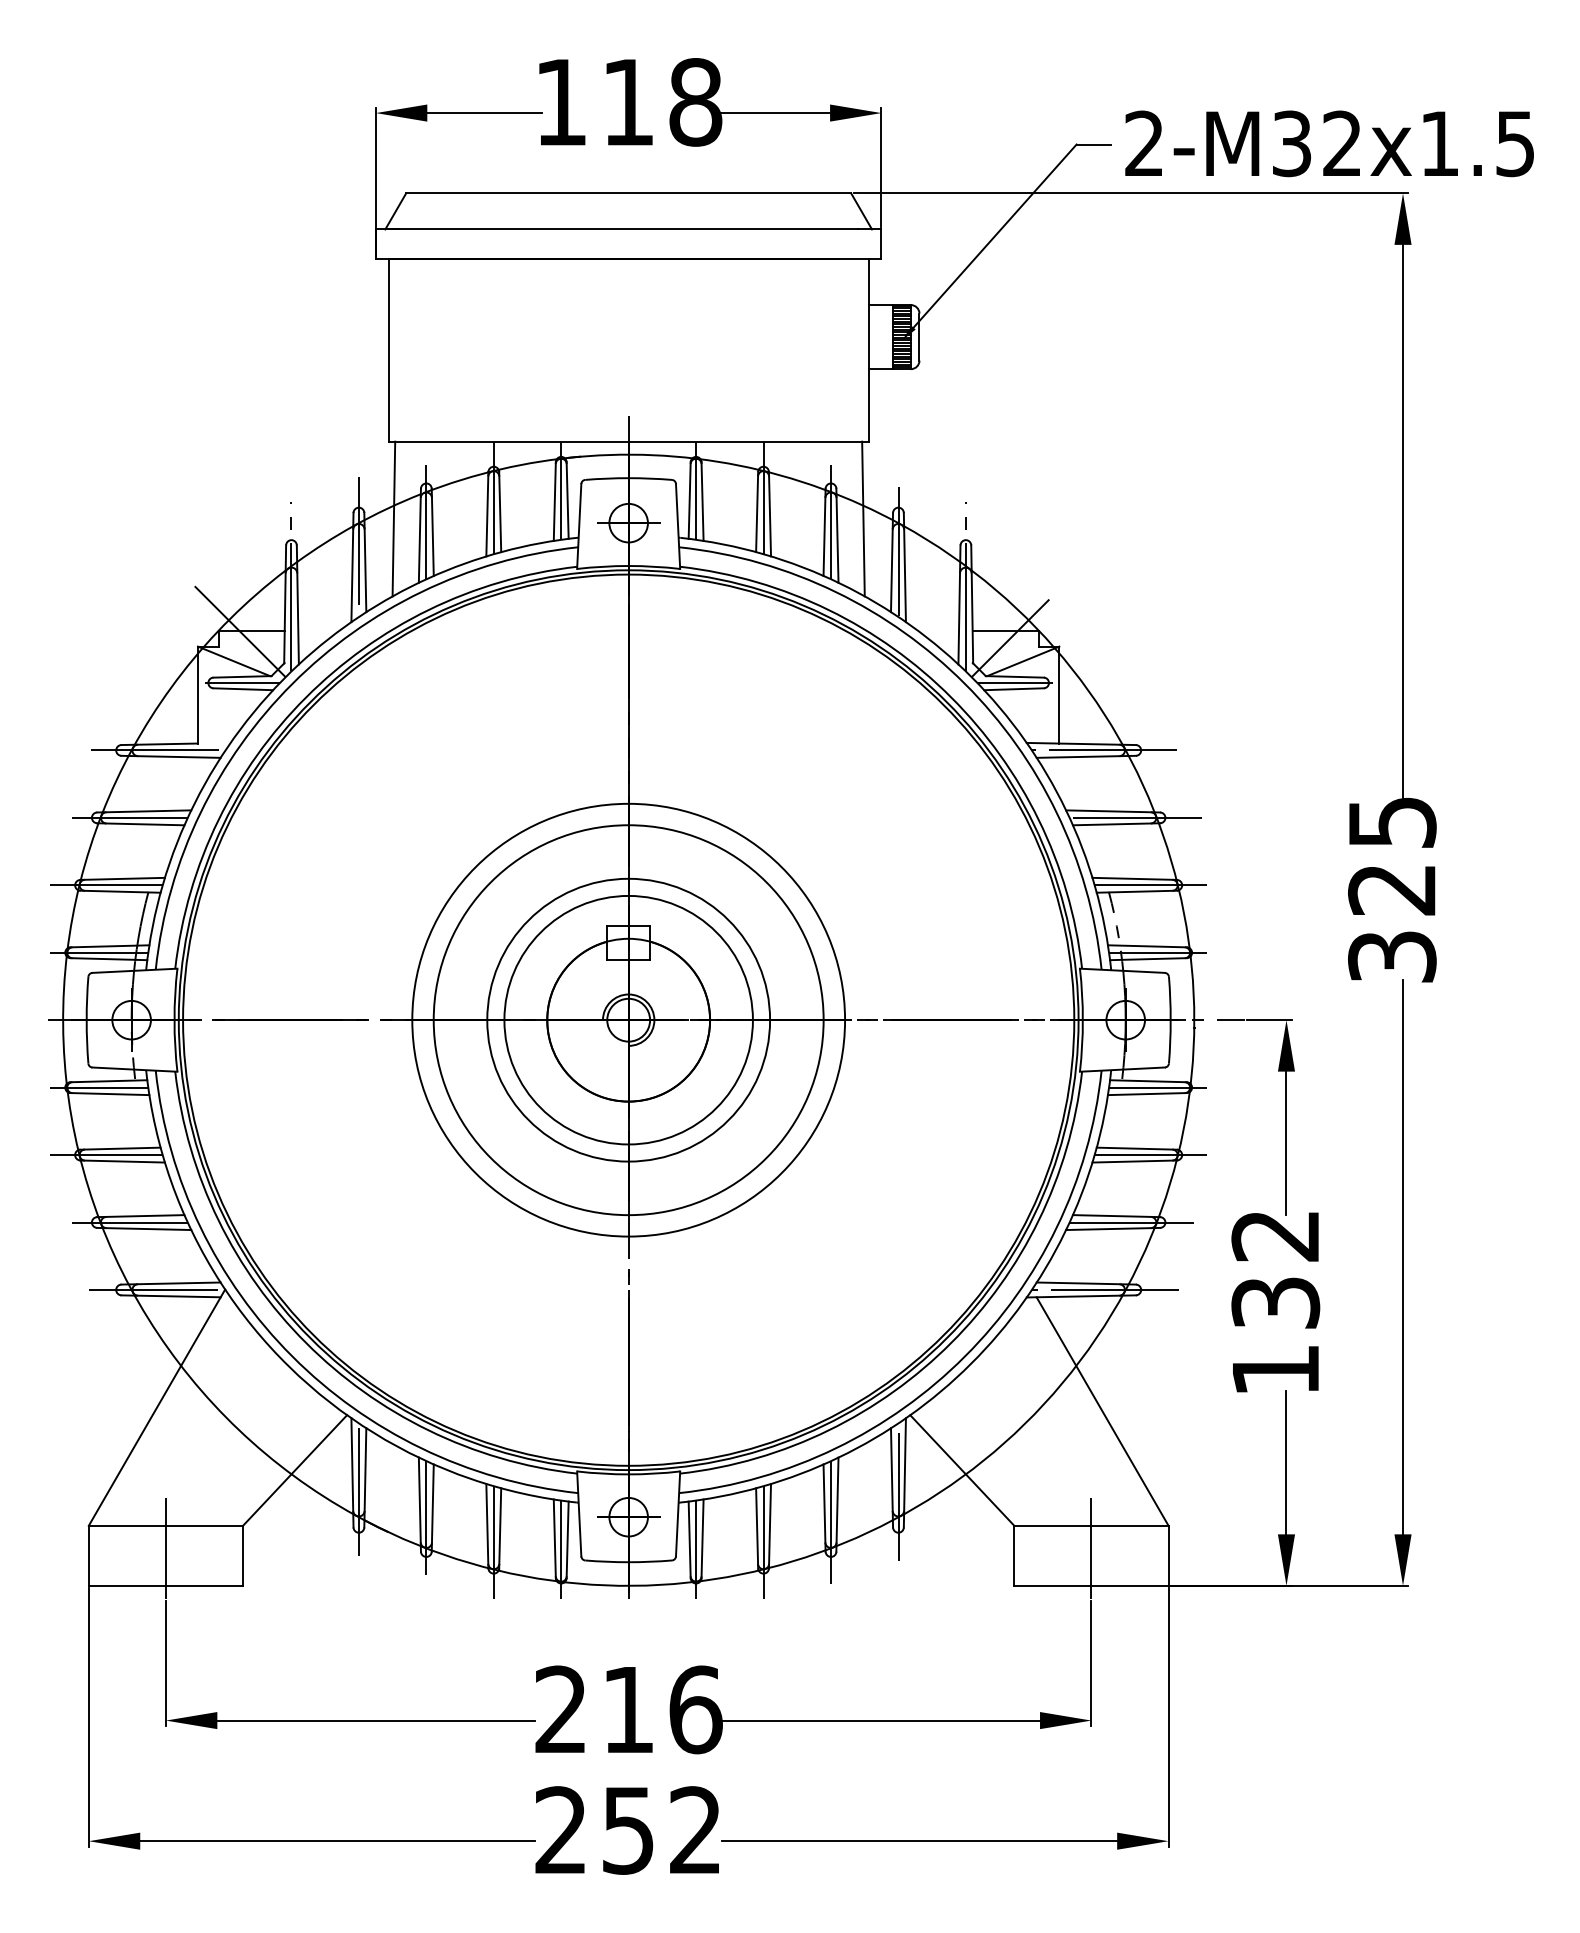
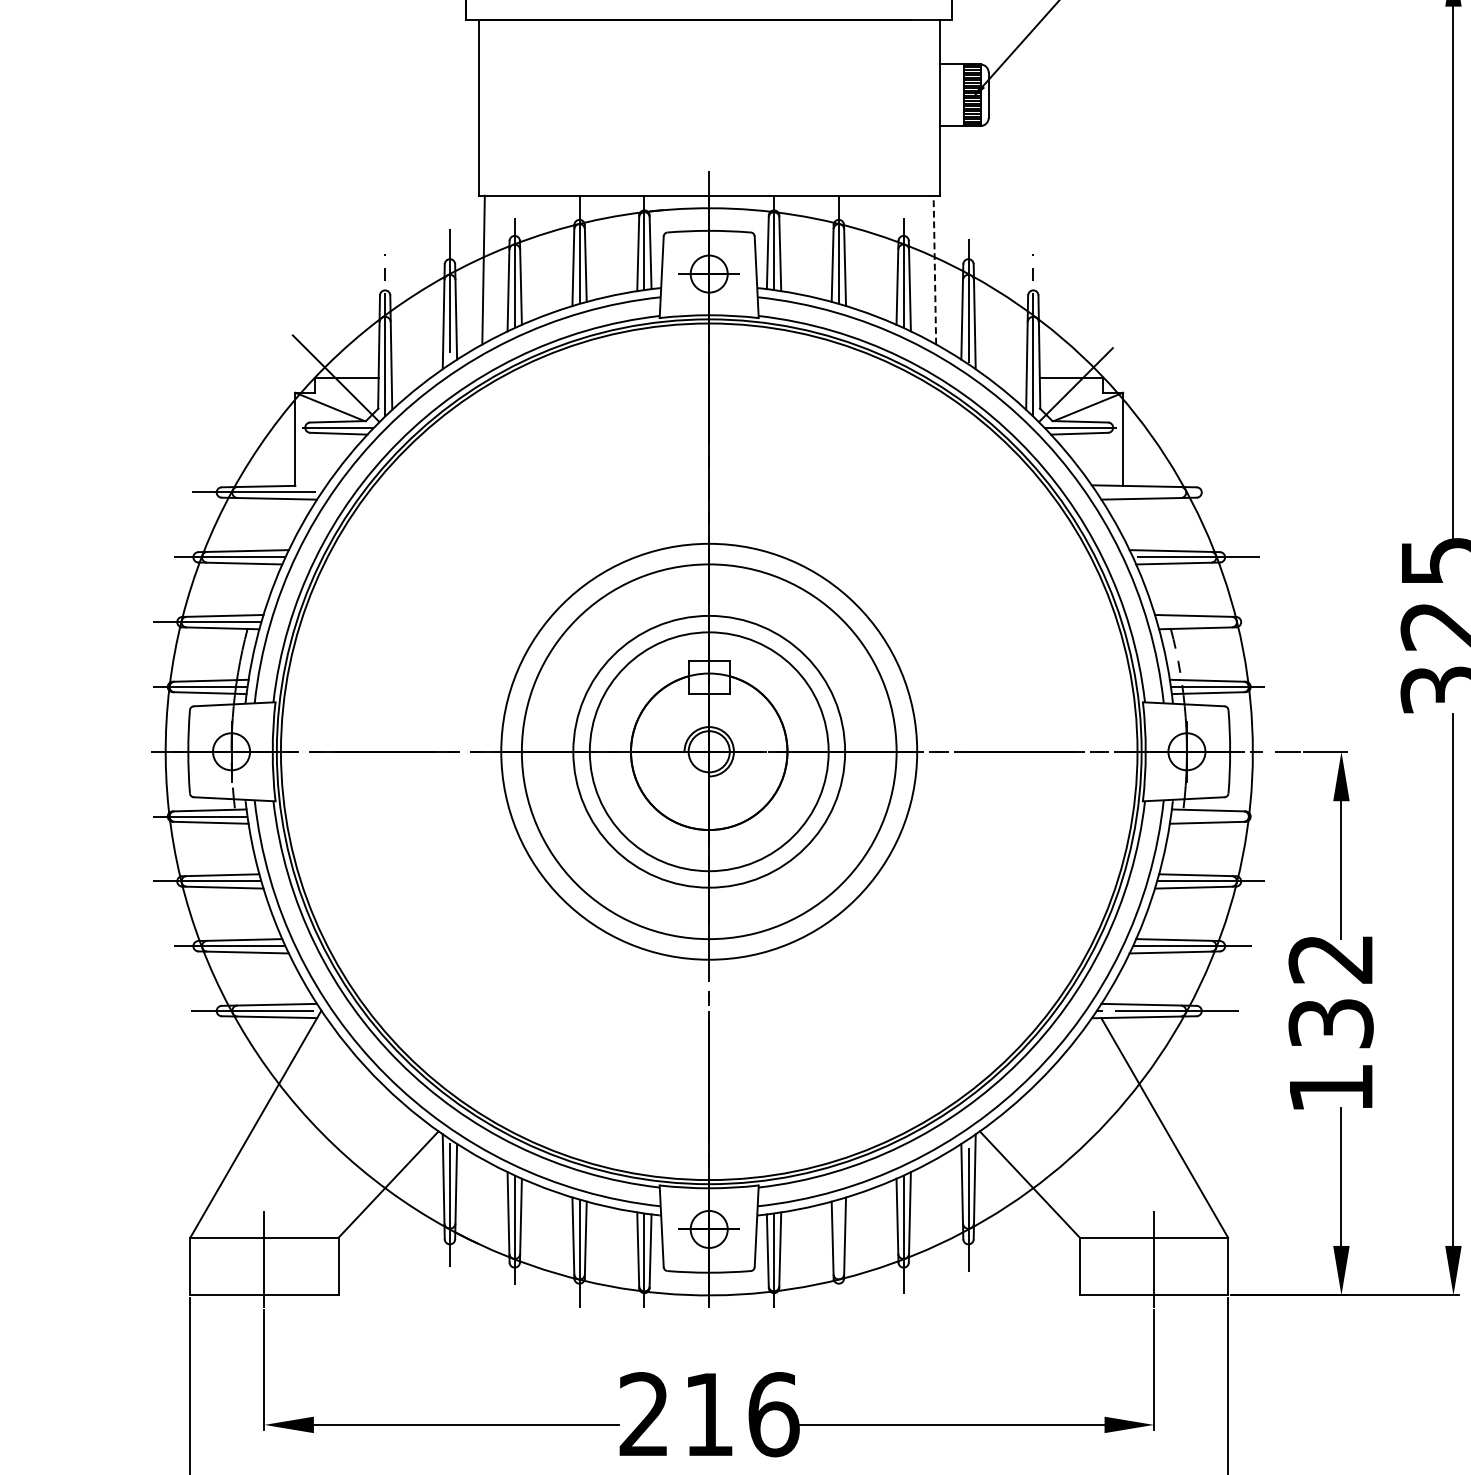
line: (863, 518) -> (934, 269), solid -> dashed
line: (1104, 750) -> (1166, 492), removed
line: (1150, 885) -> (1210, 622), removed
line: (1158, 1087) -> (1218, 816), removed
line: (763, 1542) -> (838, 1253), removed

